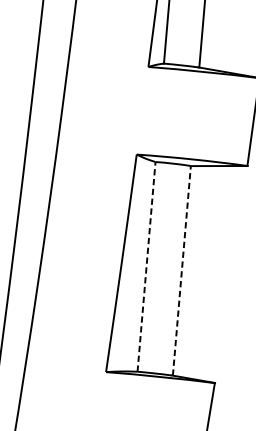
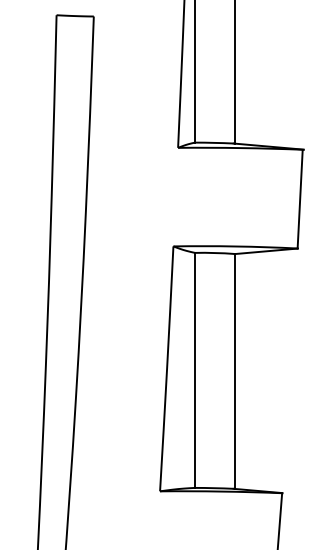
line: (146, 266) -> (195, 370), dashed -> solid
line: (181, 269) -> (234, 370), dashed -> solid

